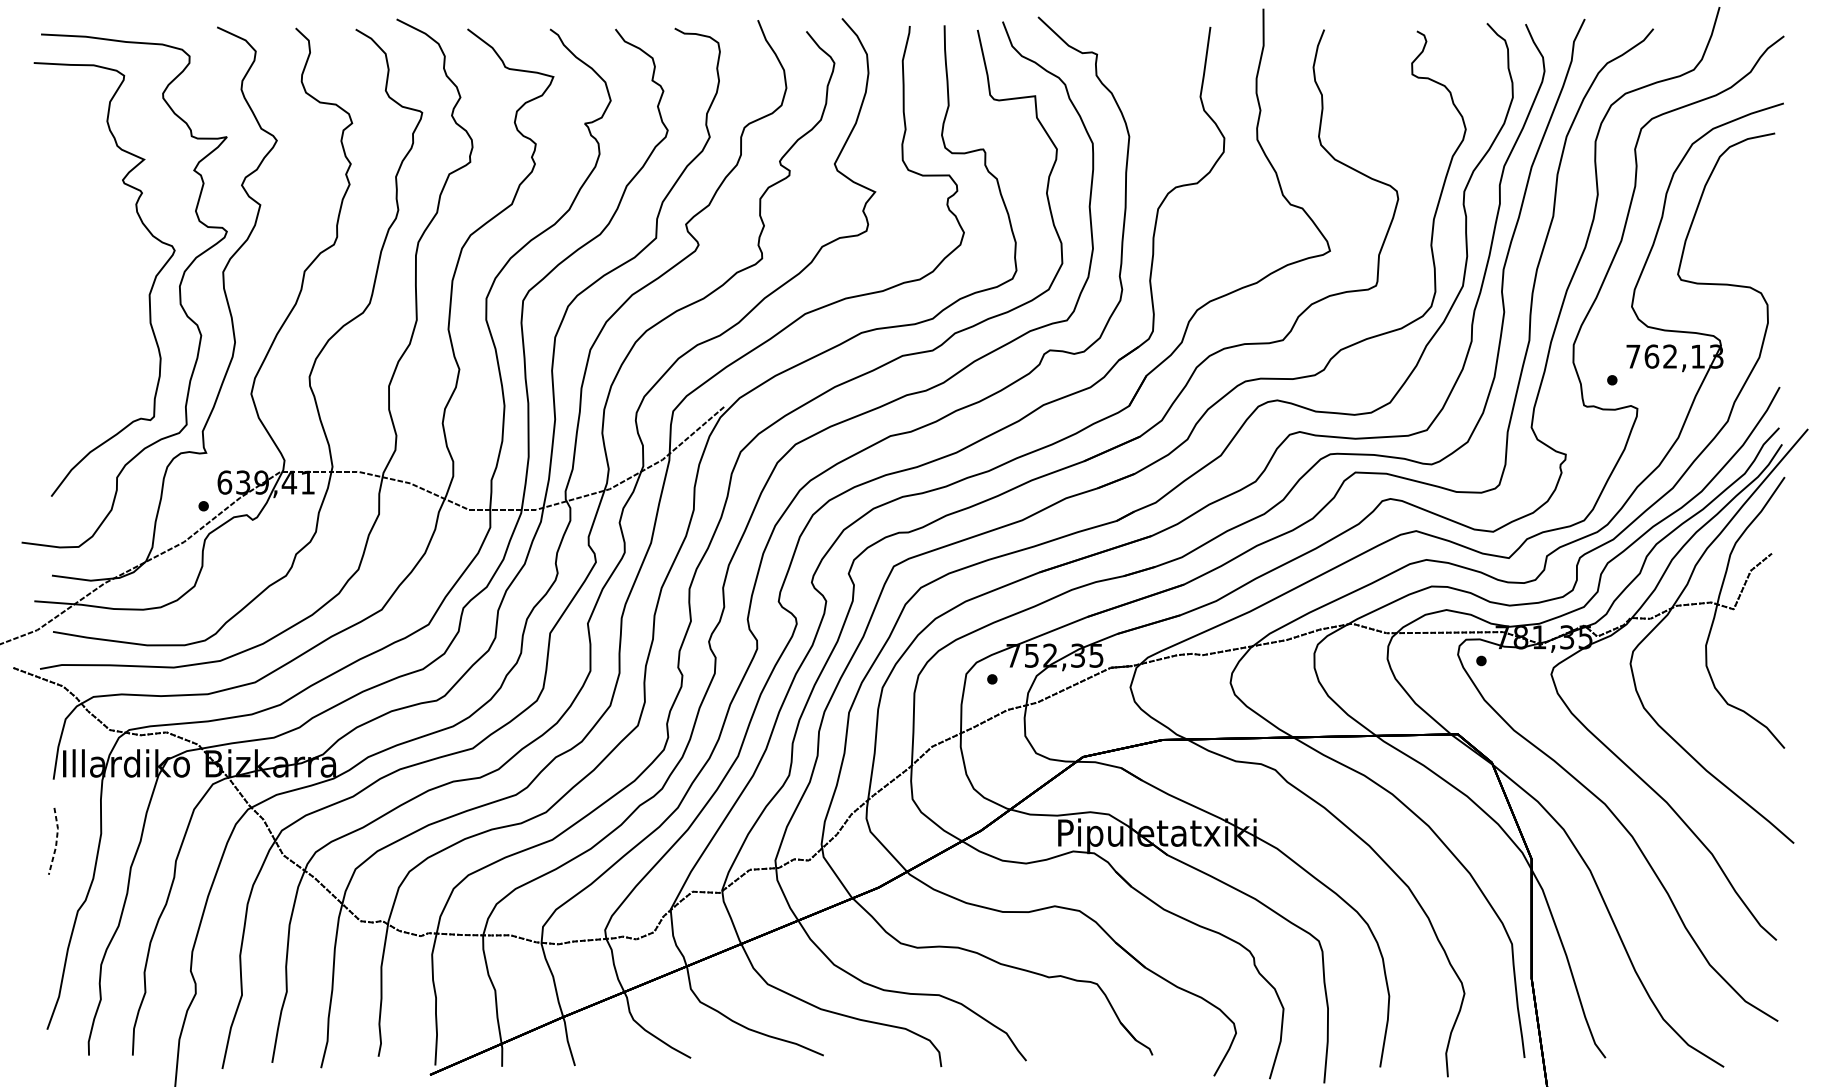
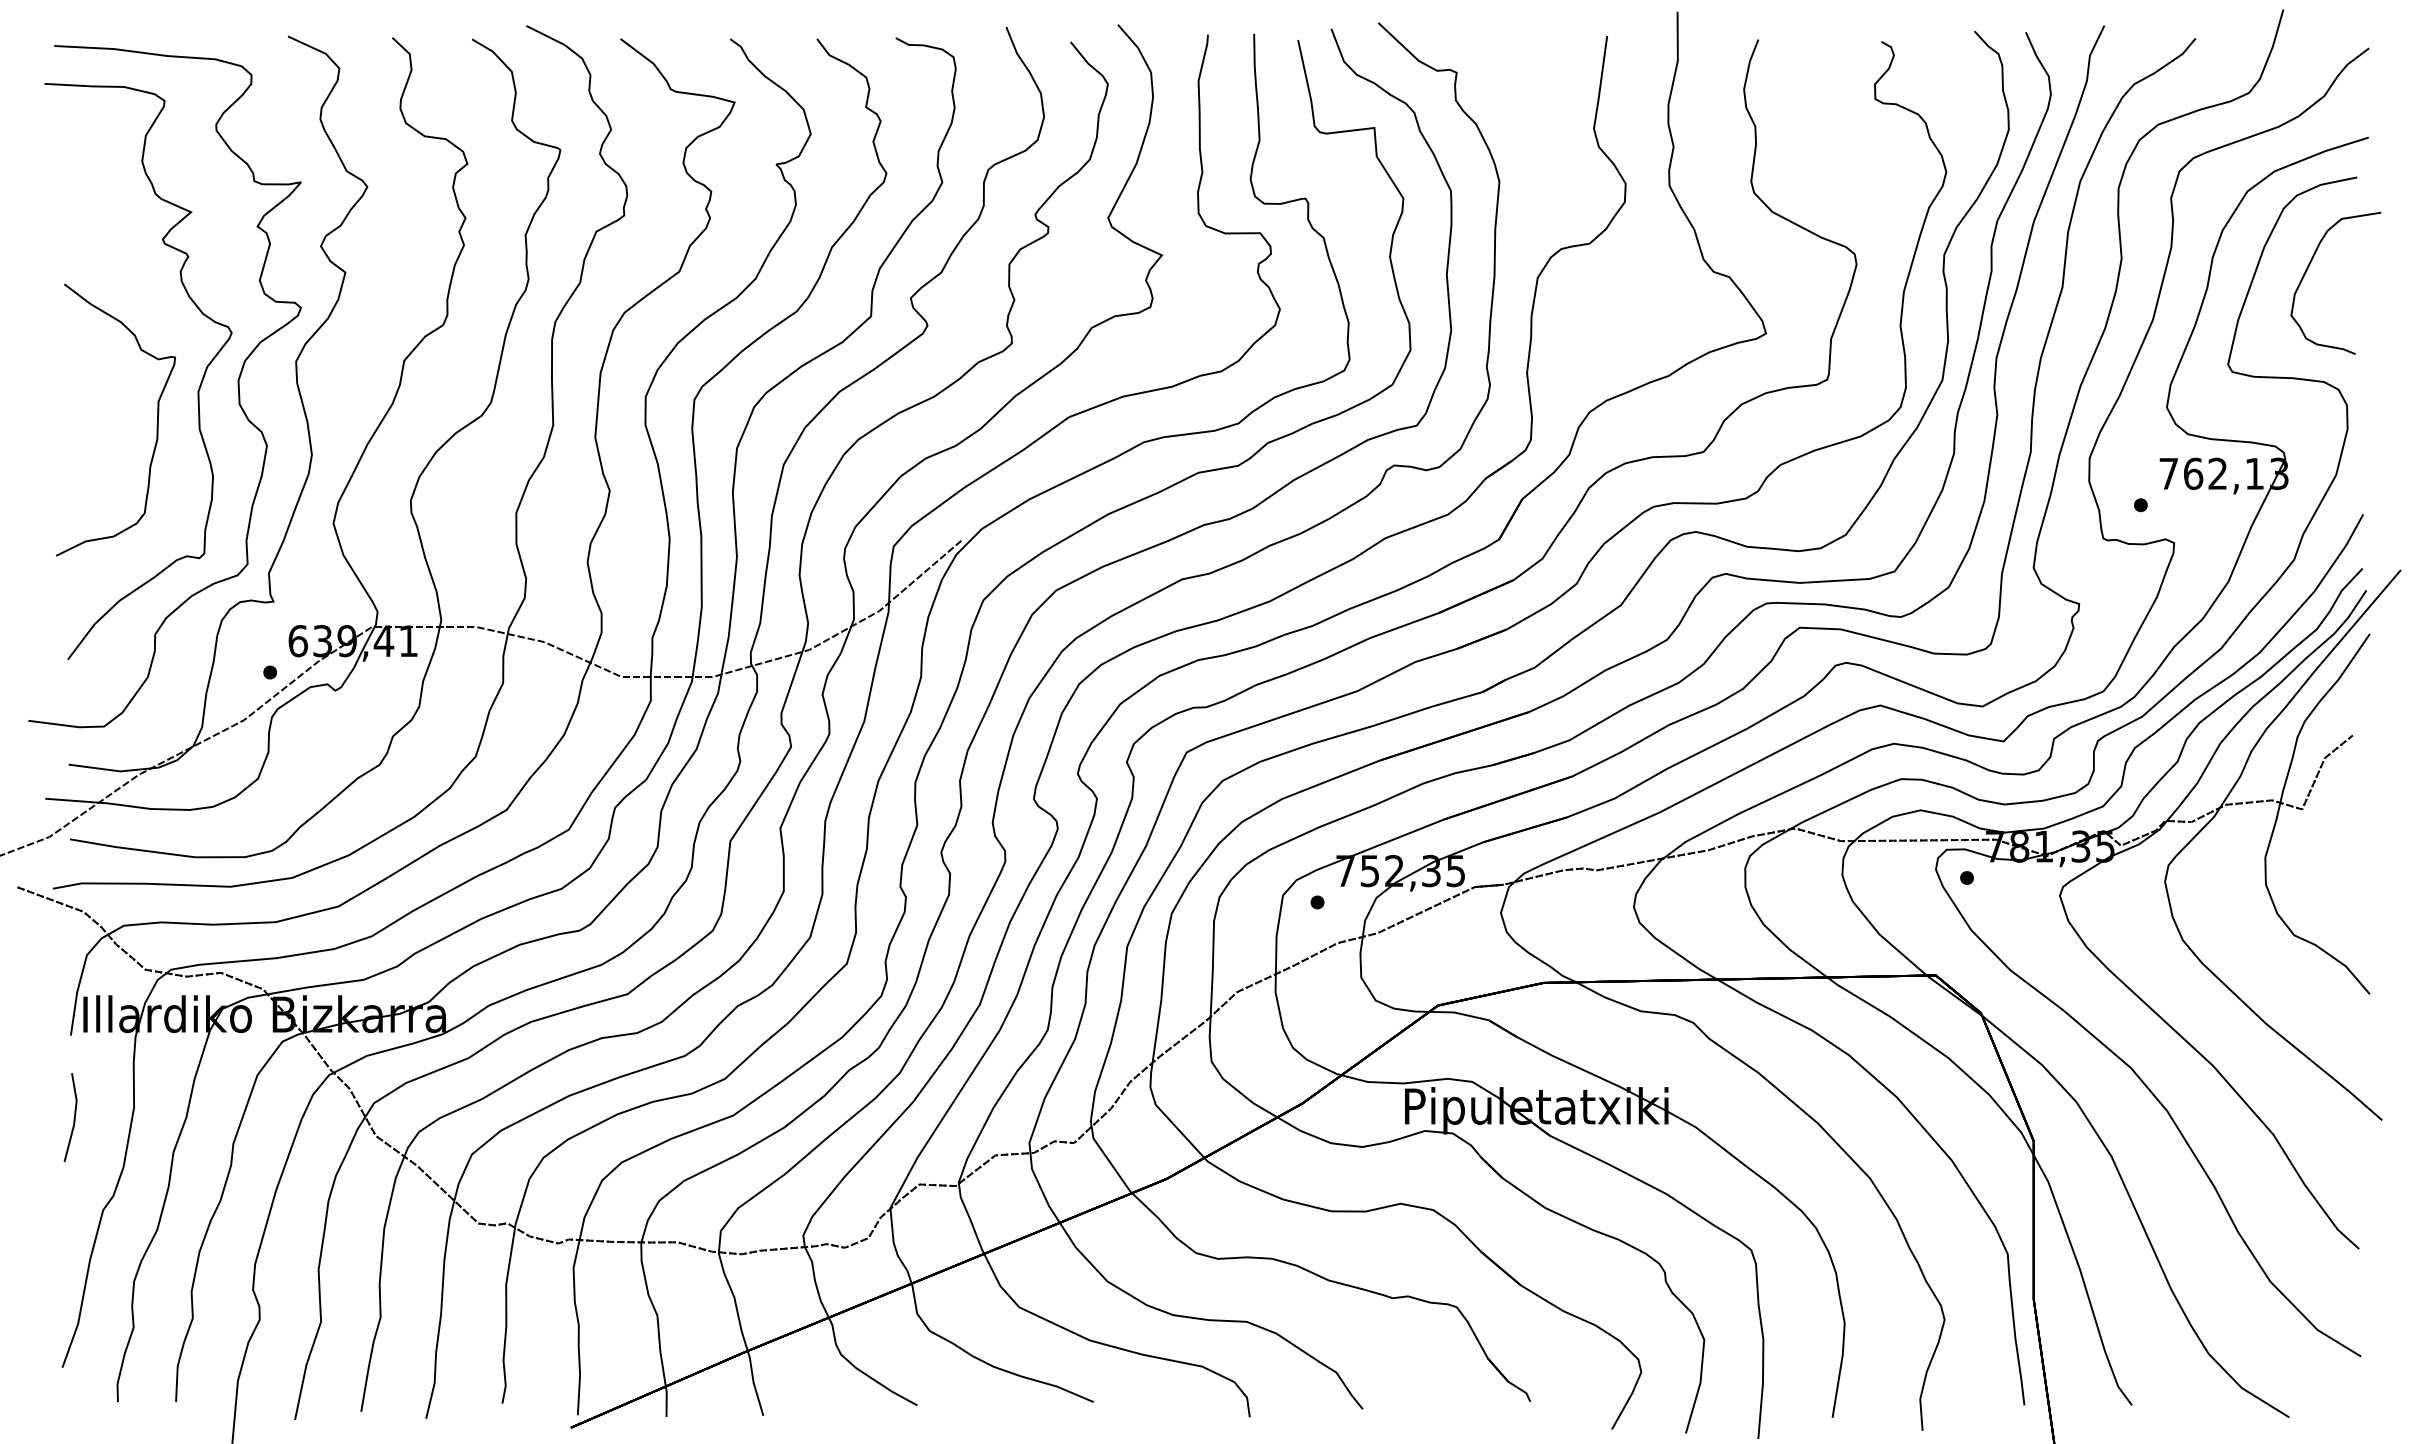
curve: (1738, 202) -> (2308, 268), added
curve: (118, 319) -> (156, 424), added
line: (56, 842) -> (74, 1118), dashed -> solid

